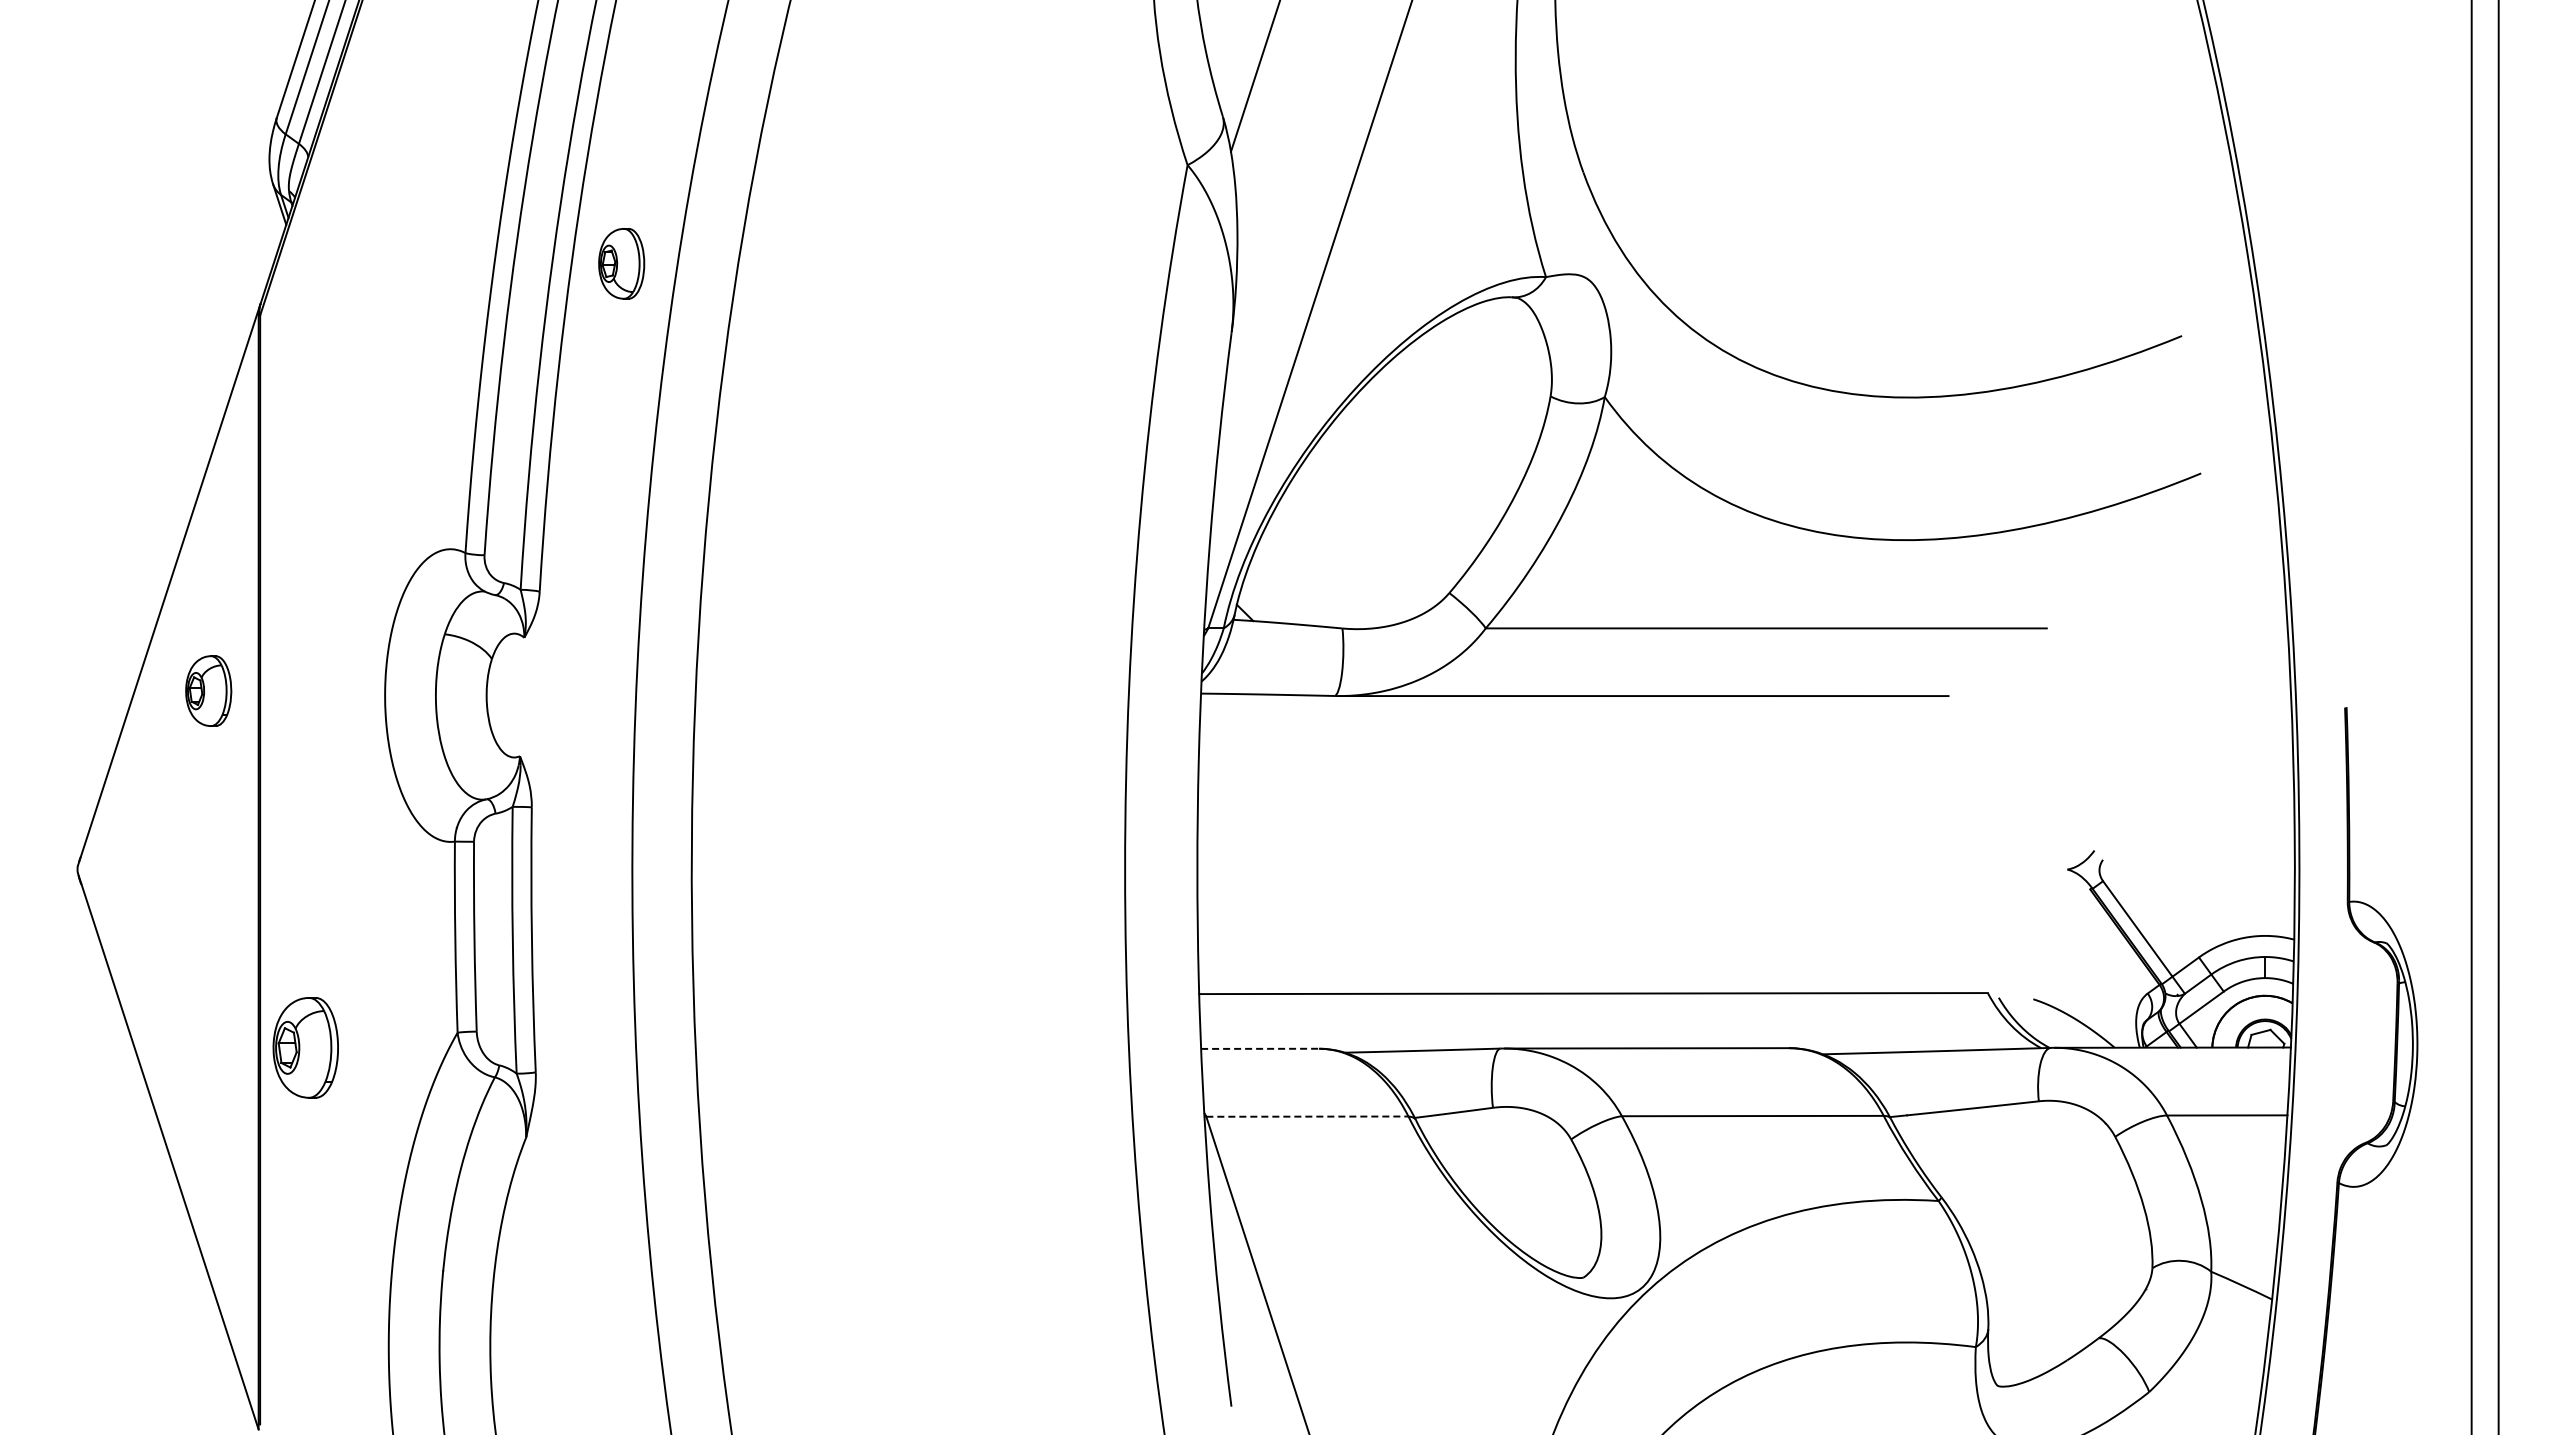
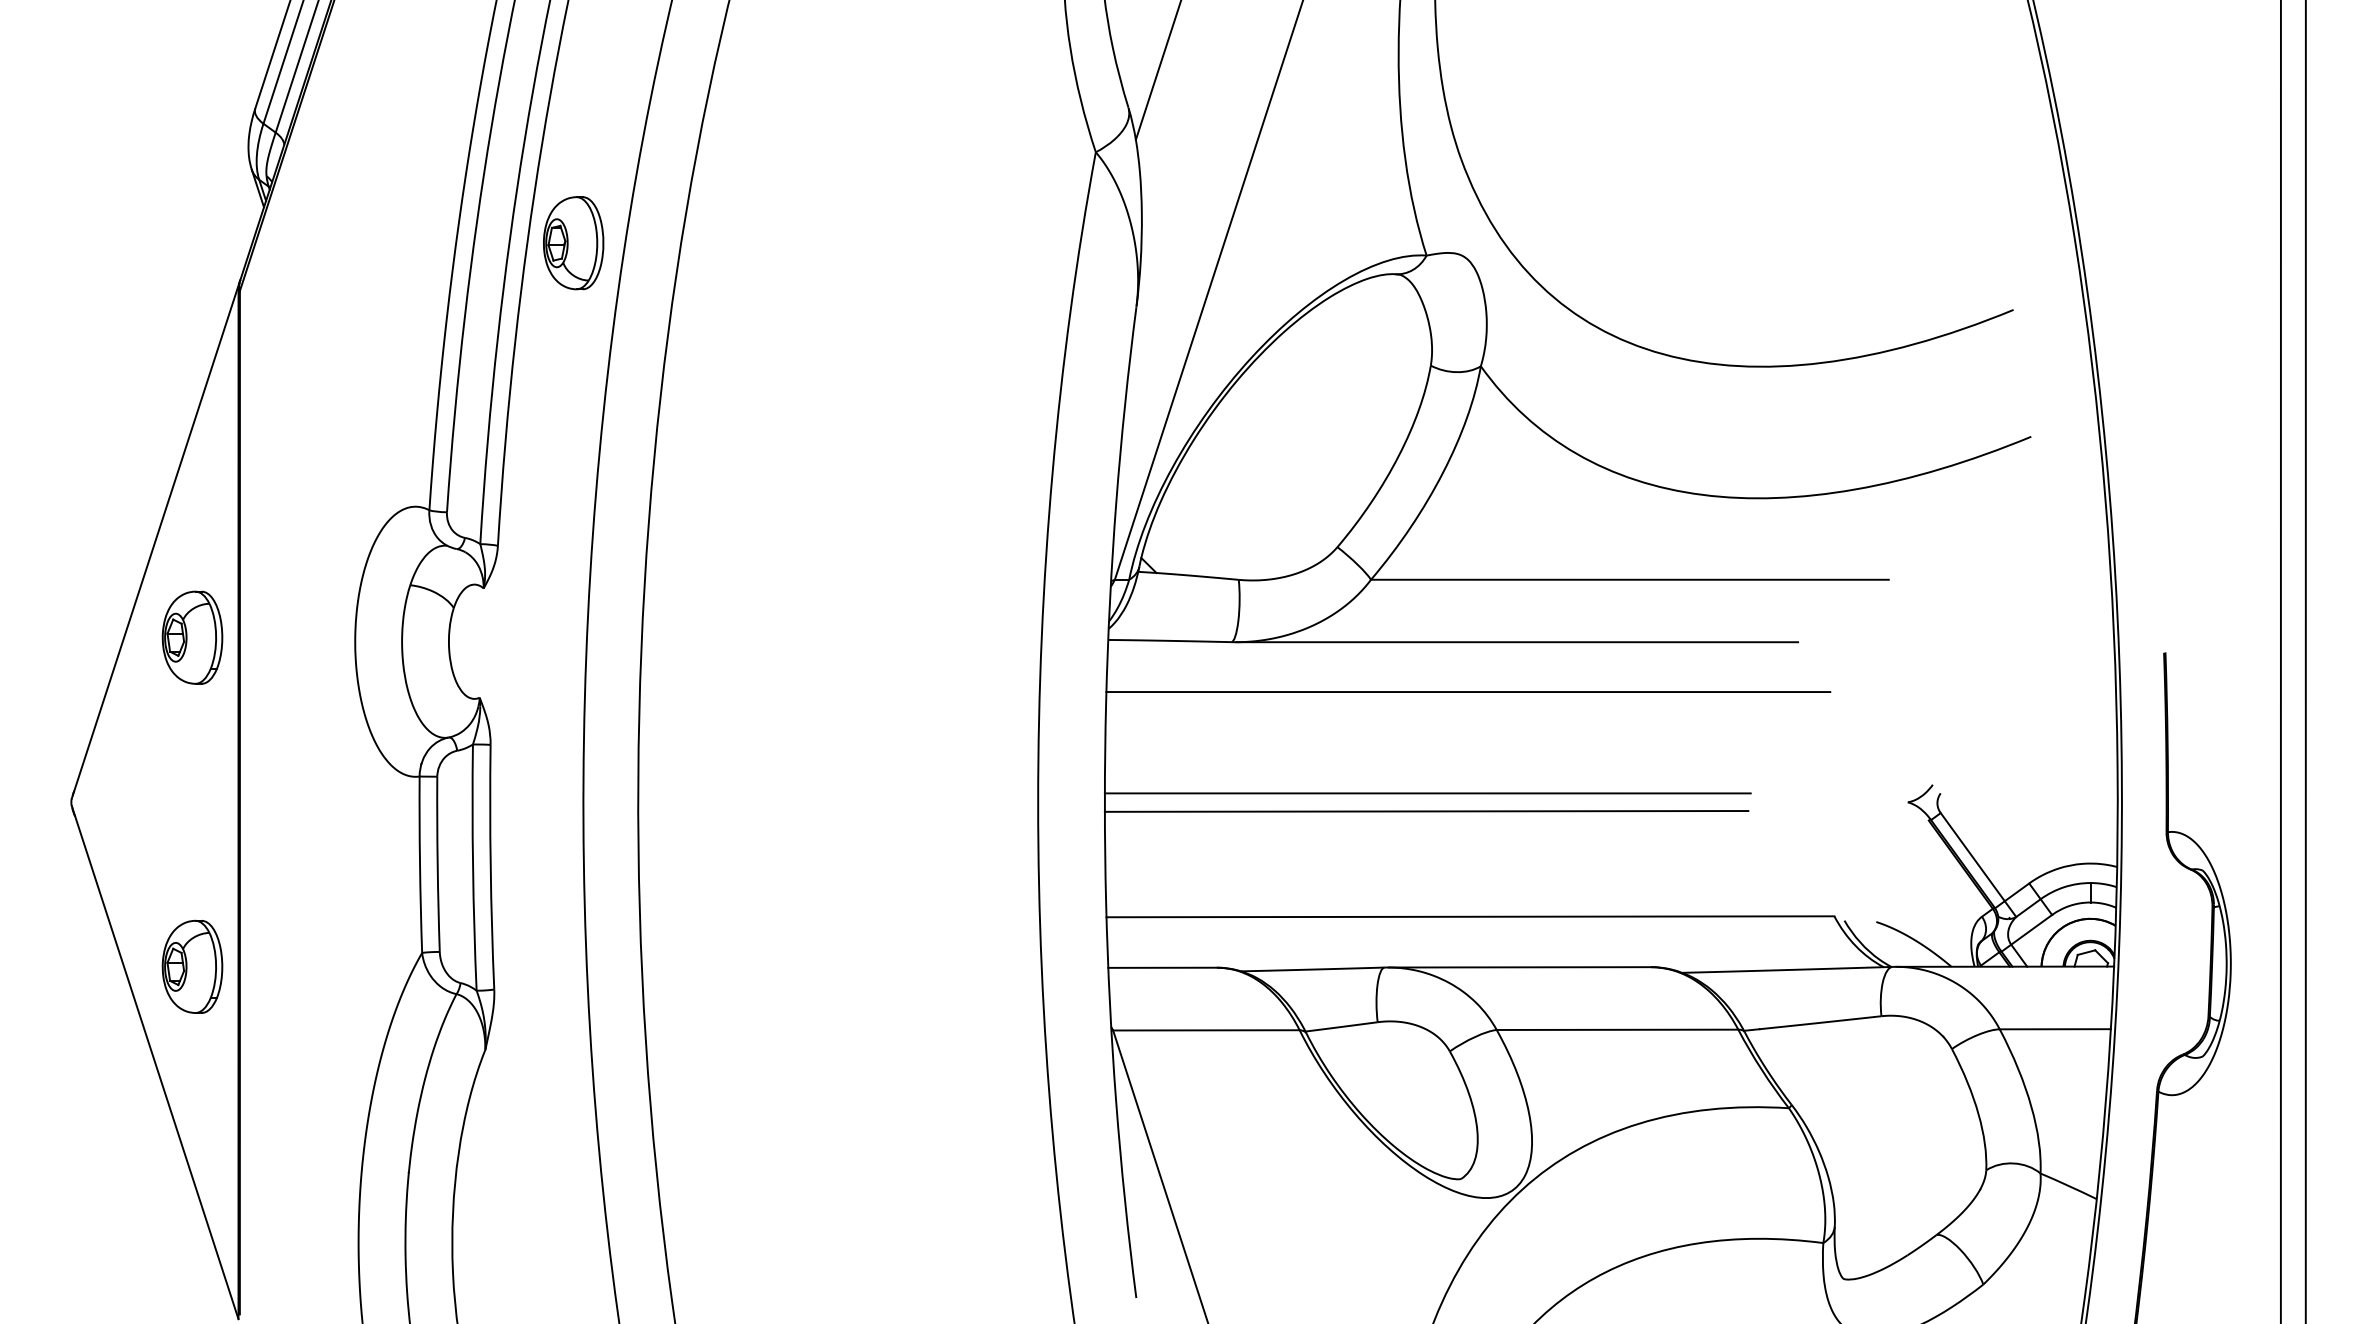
part: (621, 263) -> (573, 243), size x1.43
part: (208, 690) -> (192, 637), size x1.43
line: (1591, 750) -> (1468, 692), added
line: (1547, 859) -> (1427, 793), added
line: (1545, 878) -> (1426, 810), added
part: (305, 1047) -> (192, 966), moved
line: (1260, 1048) -> (1163, 967), dashed -> solid
line: (1307, 1116) -> (1206, 1030), dashed -> solid

